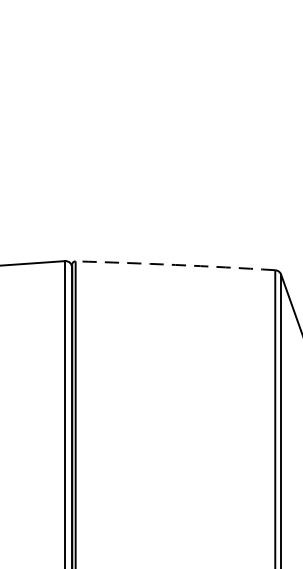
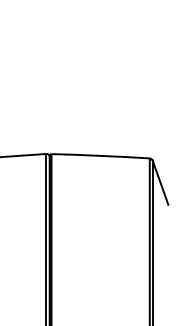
arc: (175, 264) -> (100, 155), dashed -> solid

